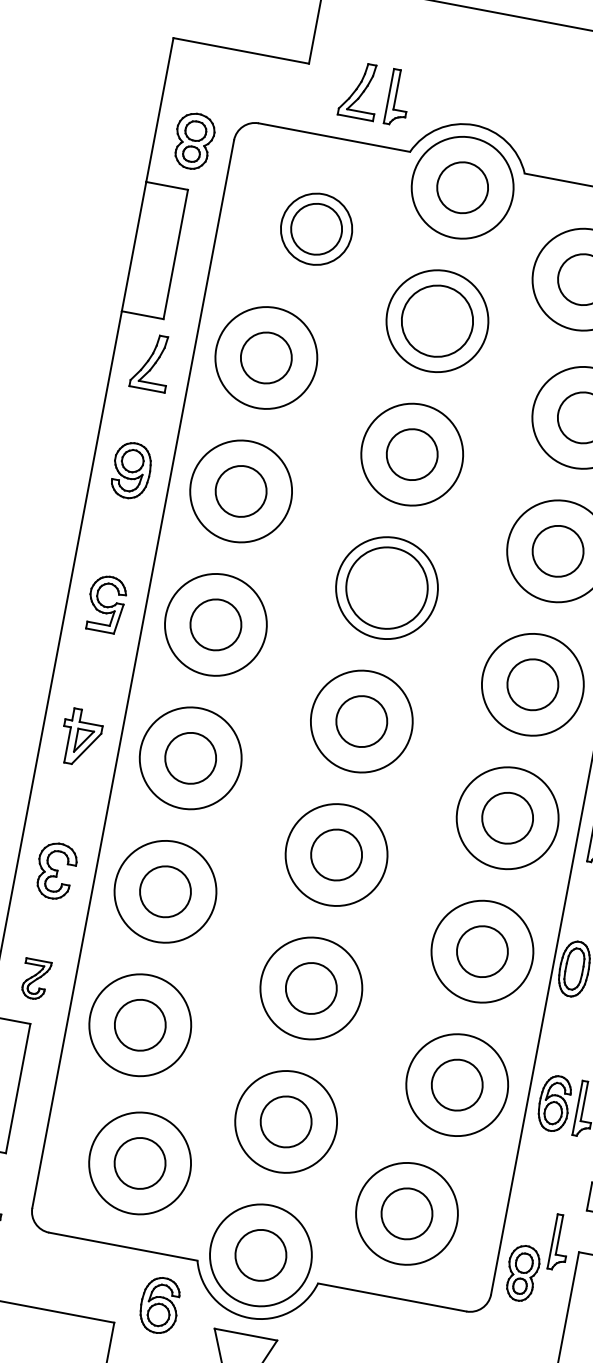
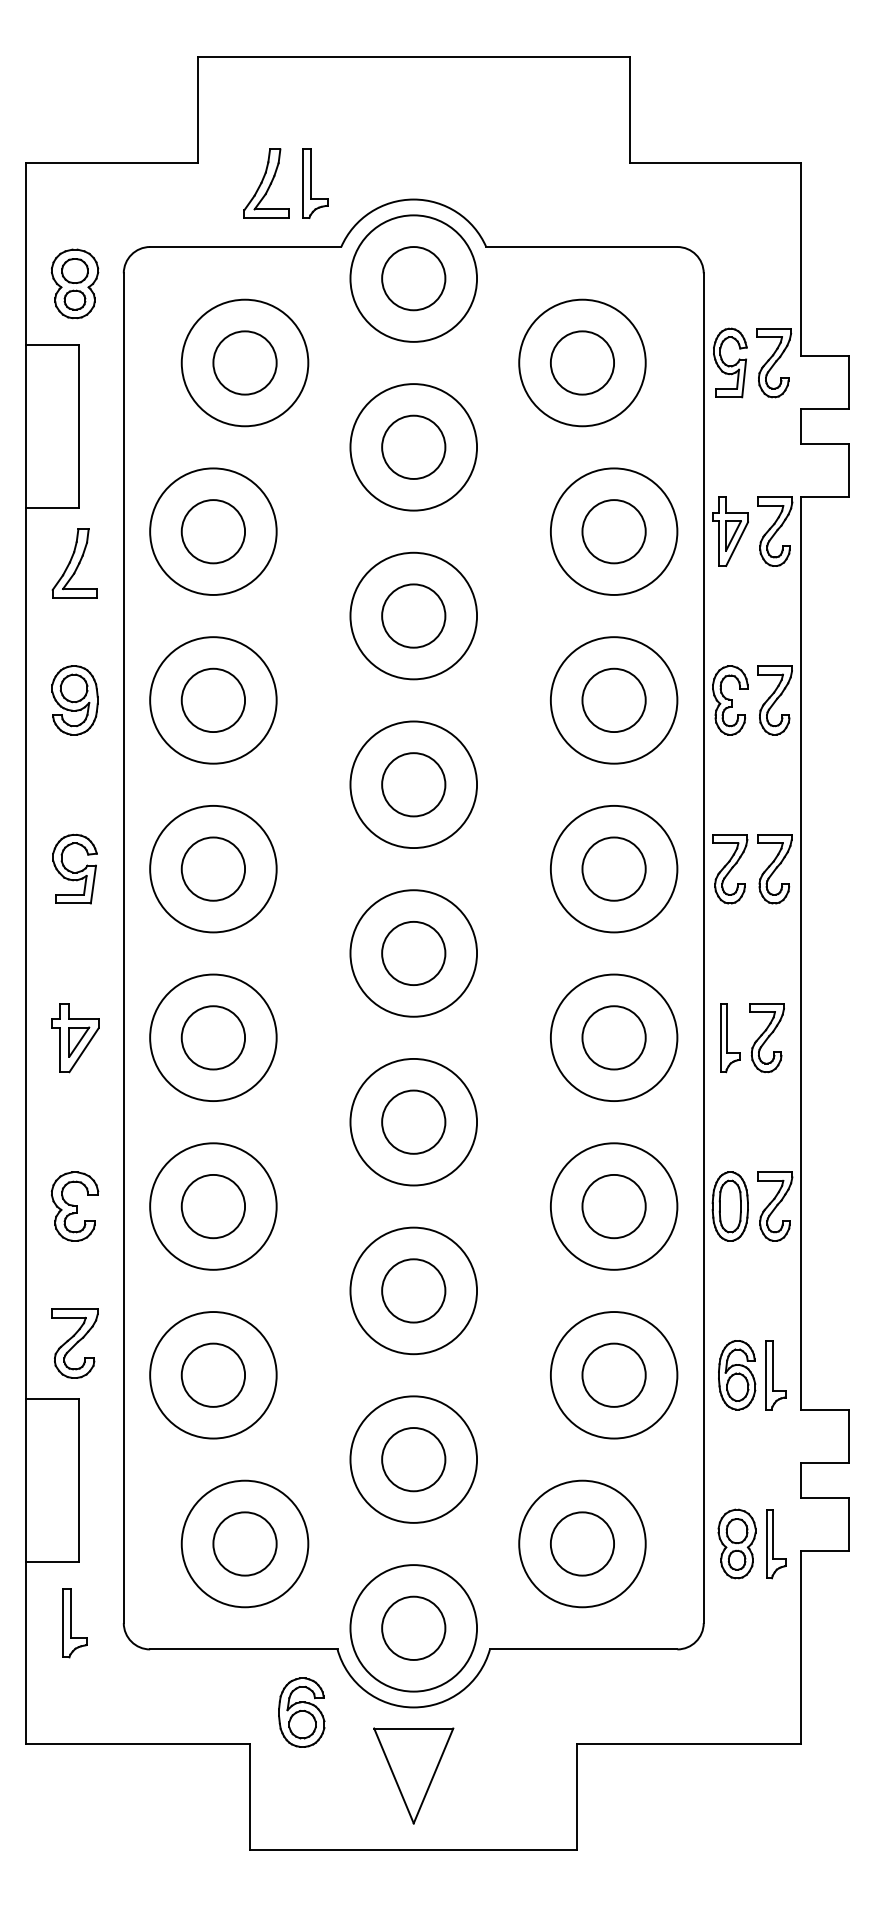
circle: (316, 228) -> (244, 362), size x1.43
circle: (437, 320) -> (413, 446), size x0.71
circle: (386, 587) -> (413, 784), size x0.62
part: (35, 979) -> (74, 1343), size x1.43
part: (522, 1272) -> (736, 1543), moved

